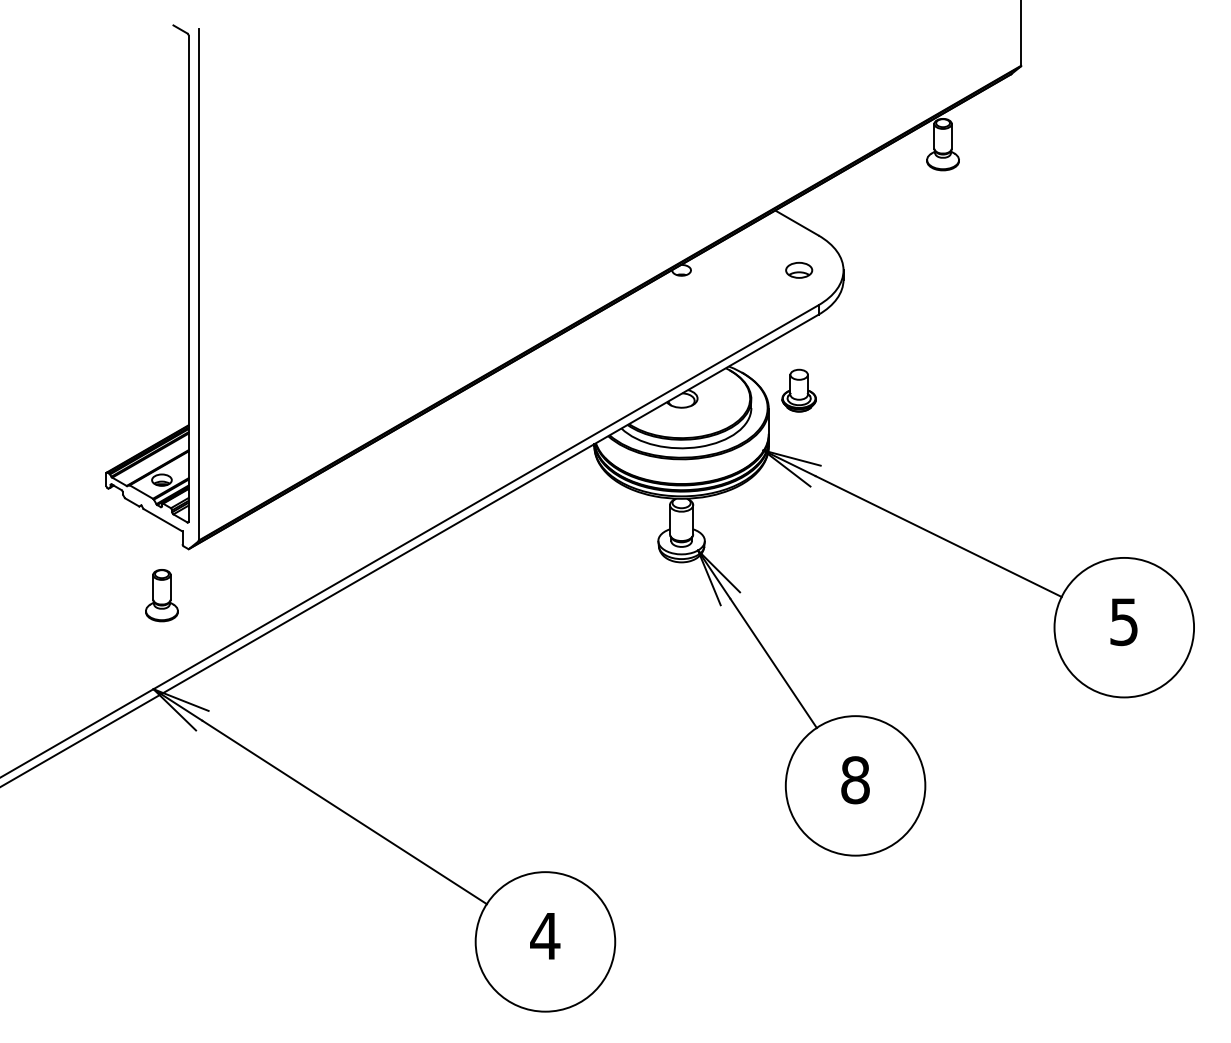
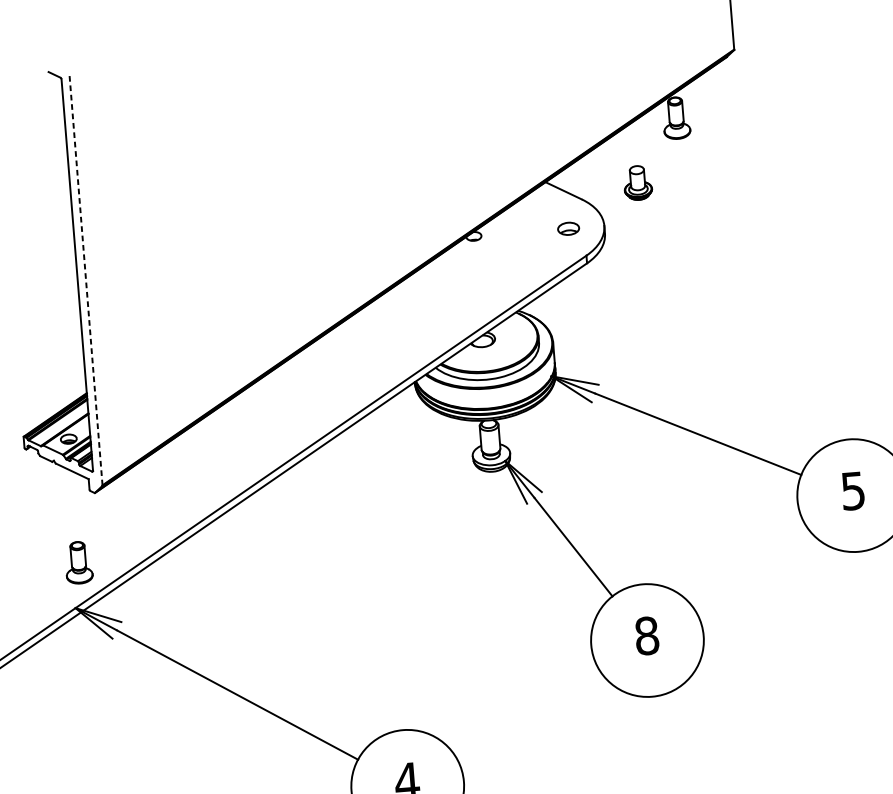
line: (198, 284) -> (85, 279), solid -> dashed
part: (798, 390) -> (637, 182), moved
part: (161, 595) -> (78, 562), moved

